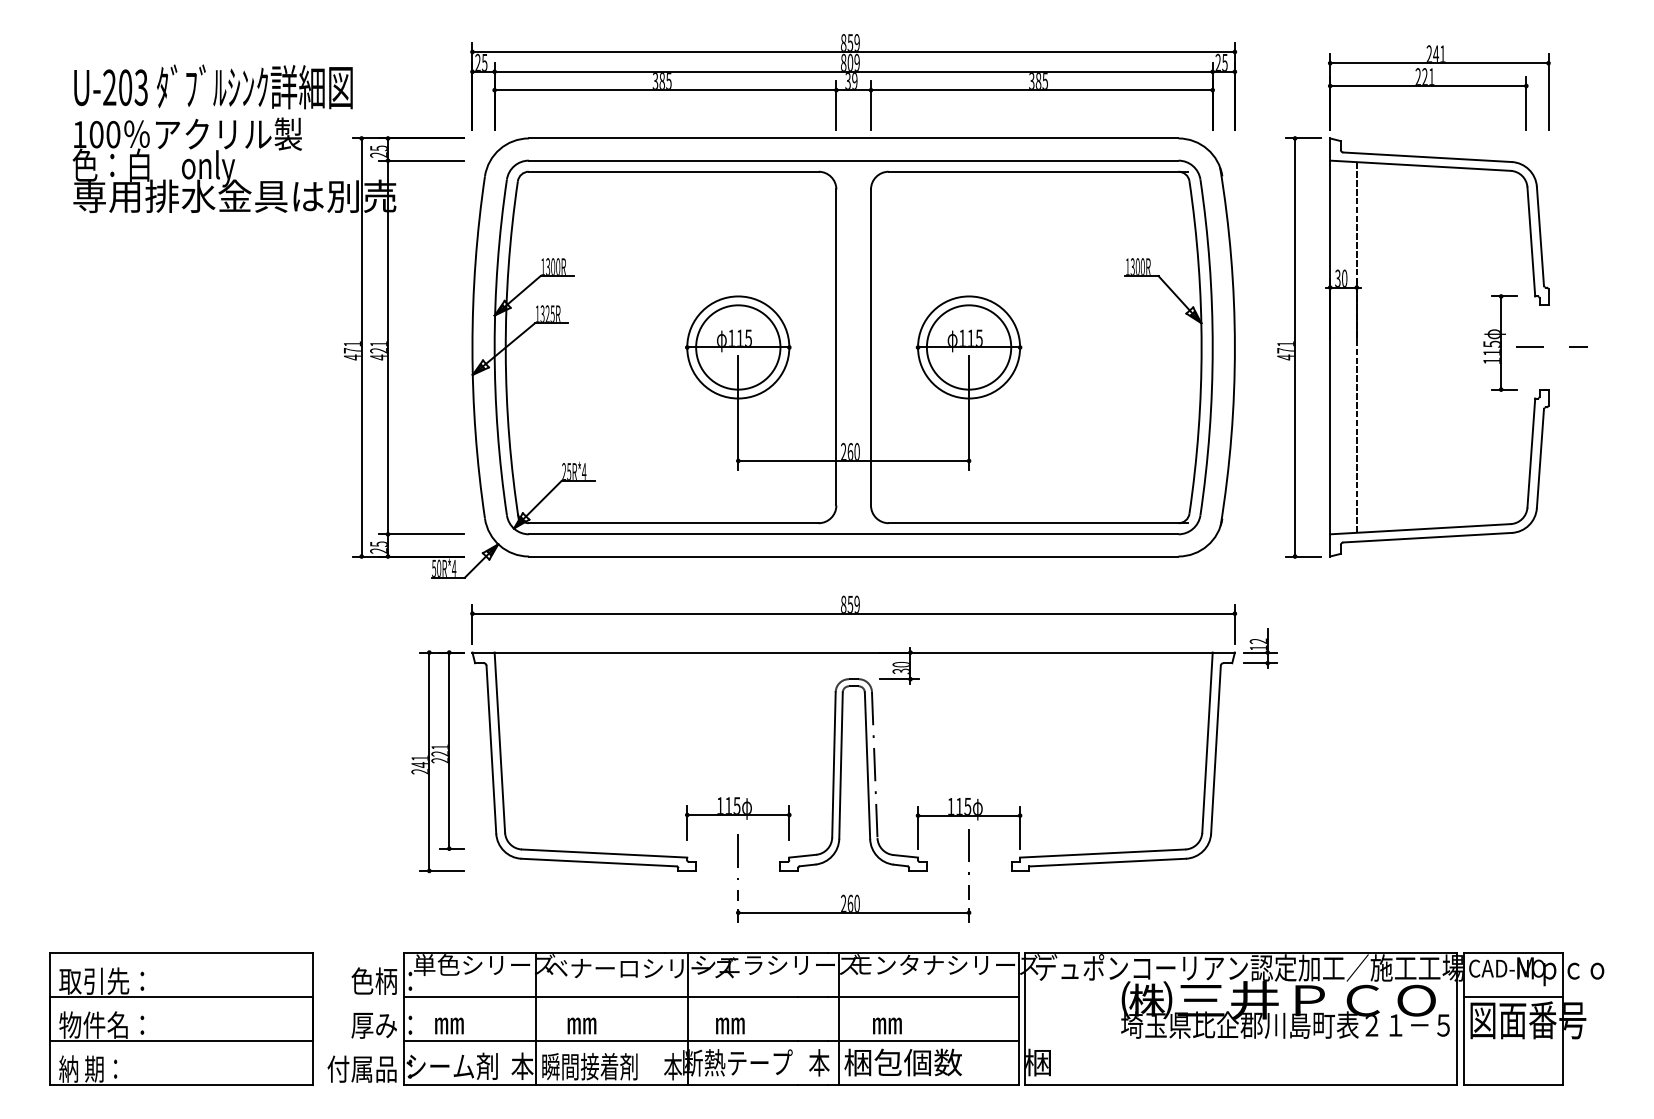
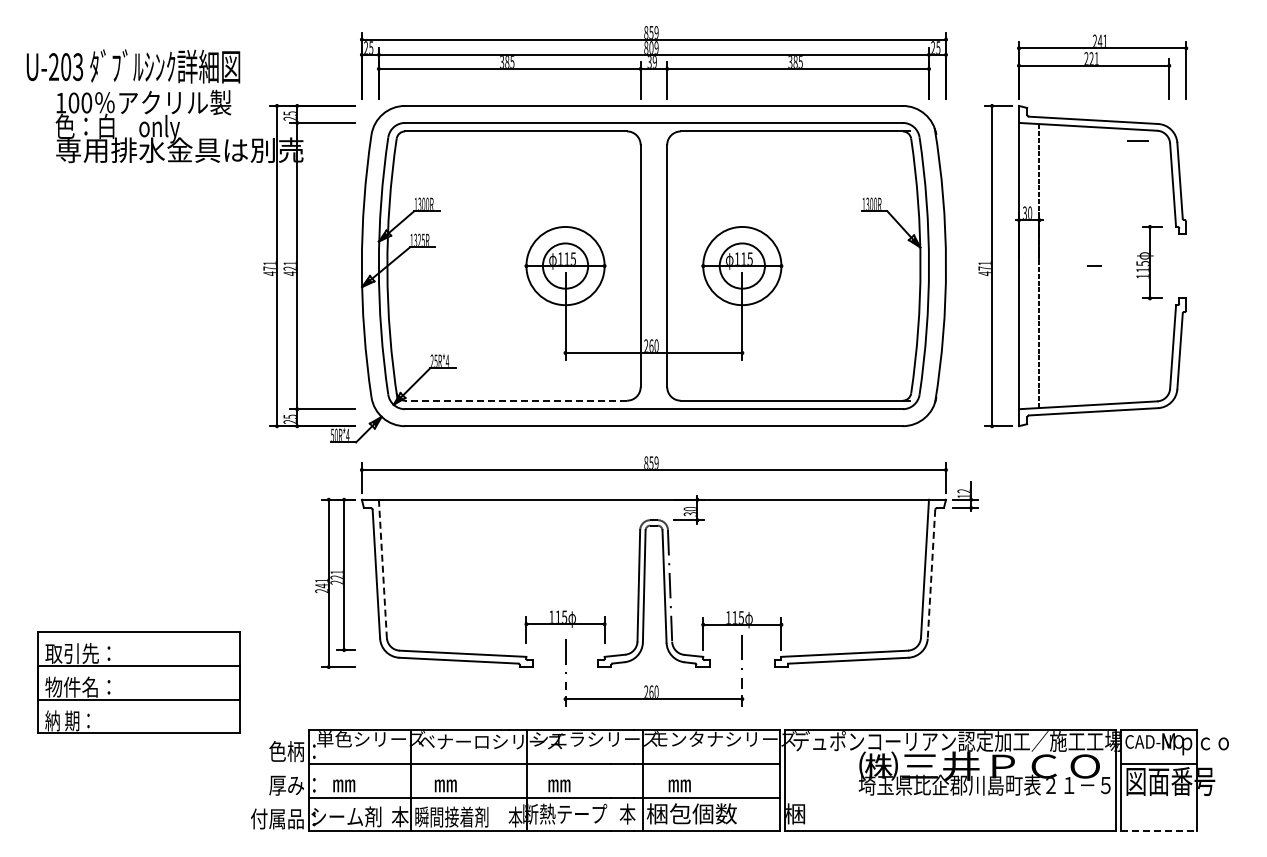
text: (213, 86) -> (133, 66), moved
circle: (738, 346) -> (565, 265), size x0.7
circle: (969, 346) -> (742, 265), size x0.7
line: (1529, 346) -> (1137, 140), moved
line: (1578, 346) -> (1094, 265), moved
line: (674, 522) -> (516, 400), solid -> dashed
line: (499, 743) -> (382, 569), solid -> dashed
line: (1215, 750) -> (931, 574), solid -> dashed
part: (180, 1018) -> (138, 682), moved
line: (1513, 1085) -> (1159, 831), solid -> dashed

